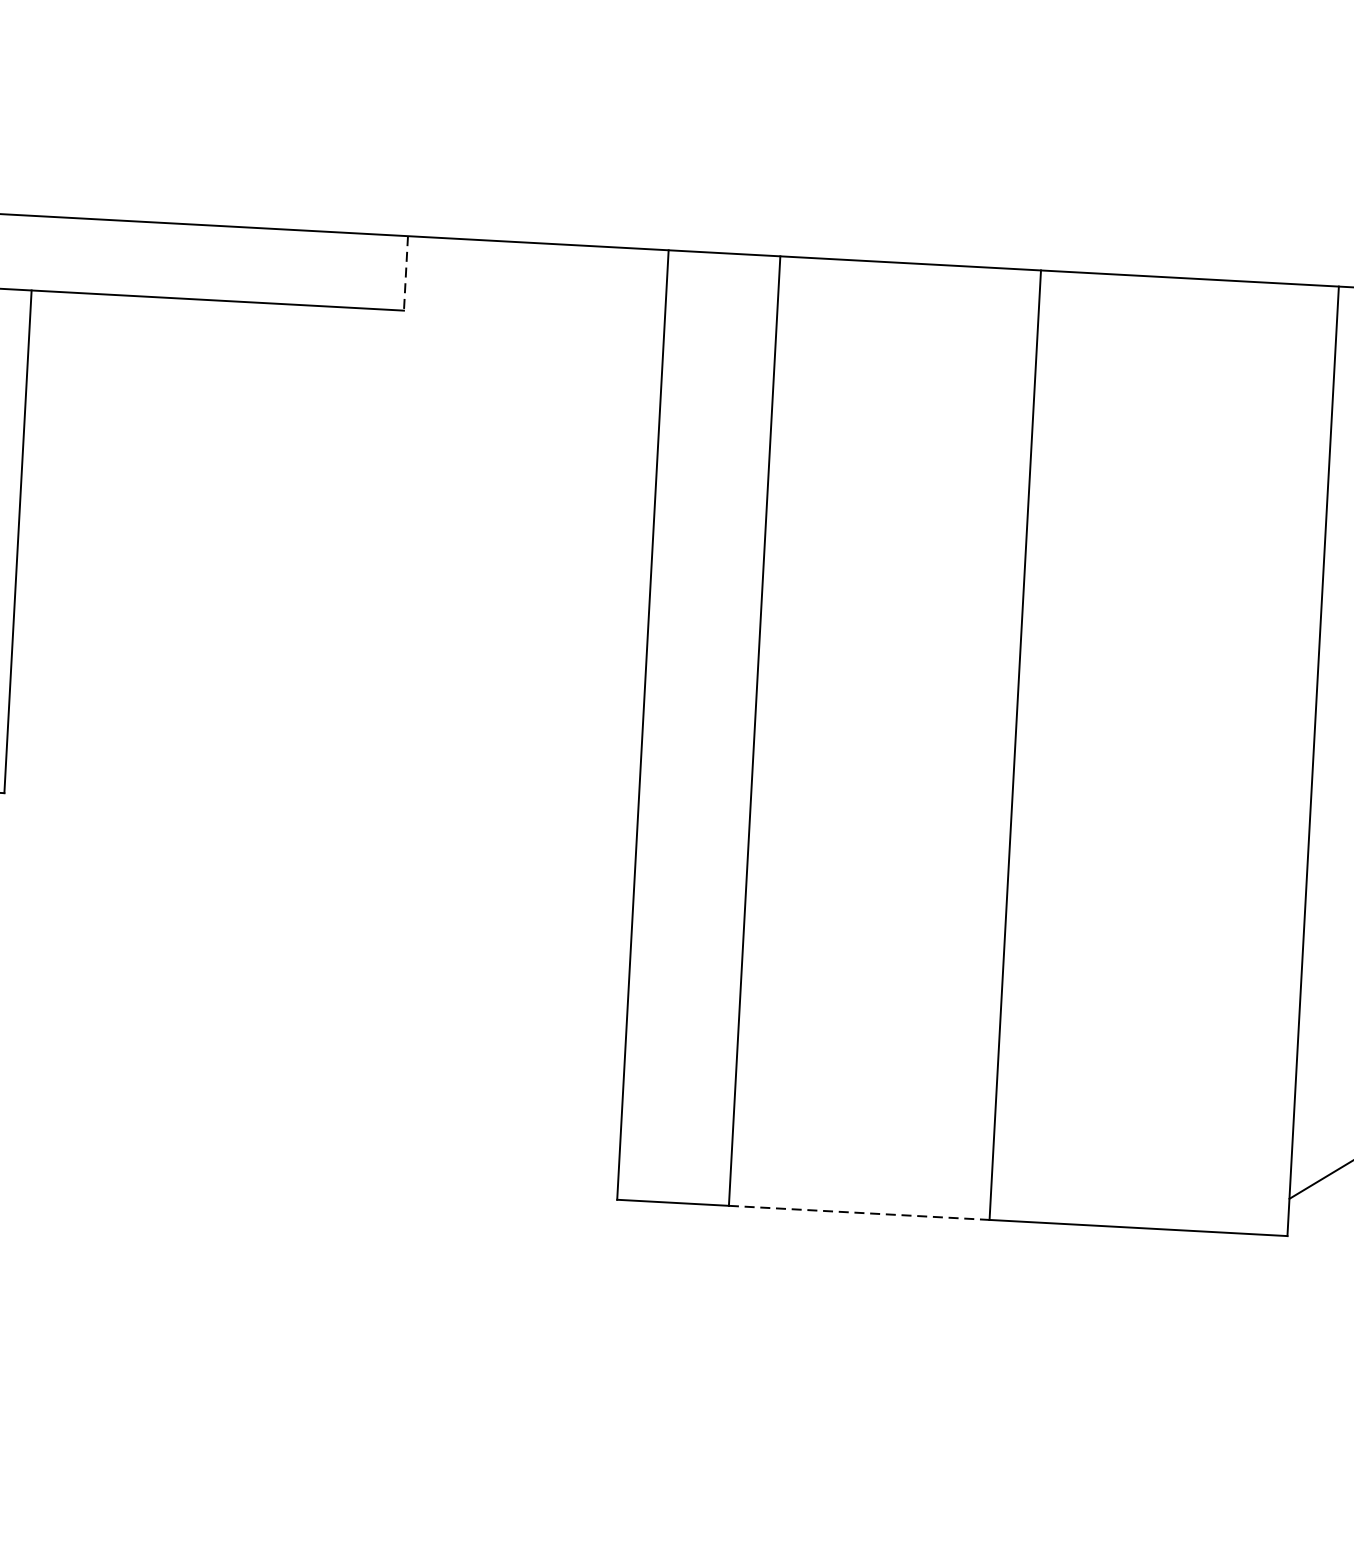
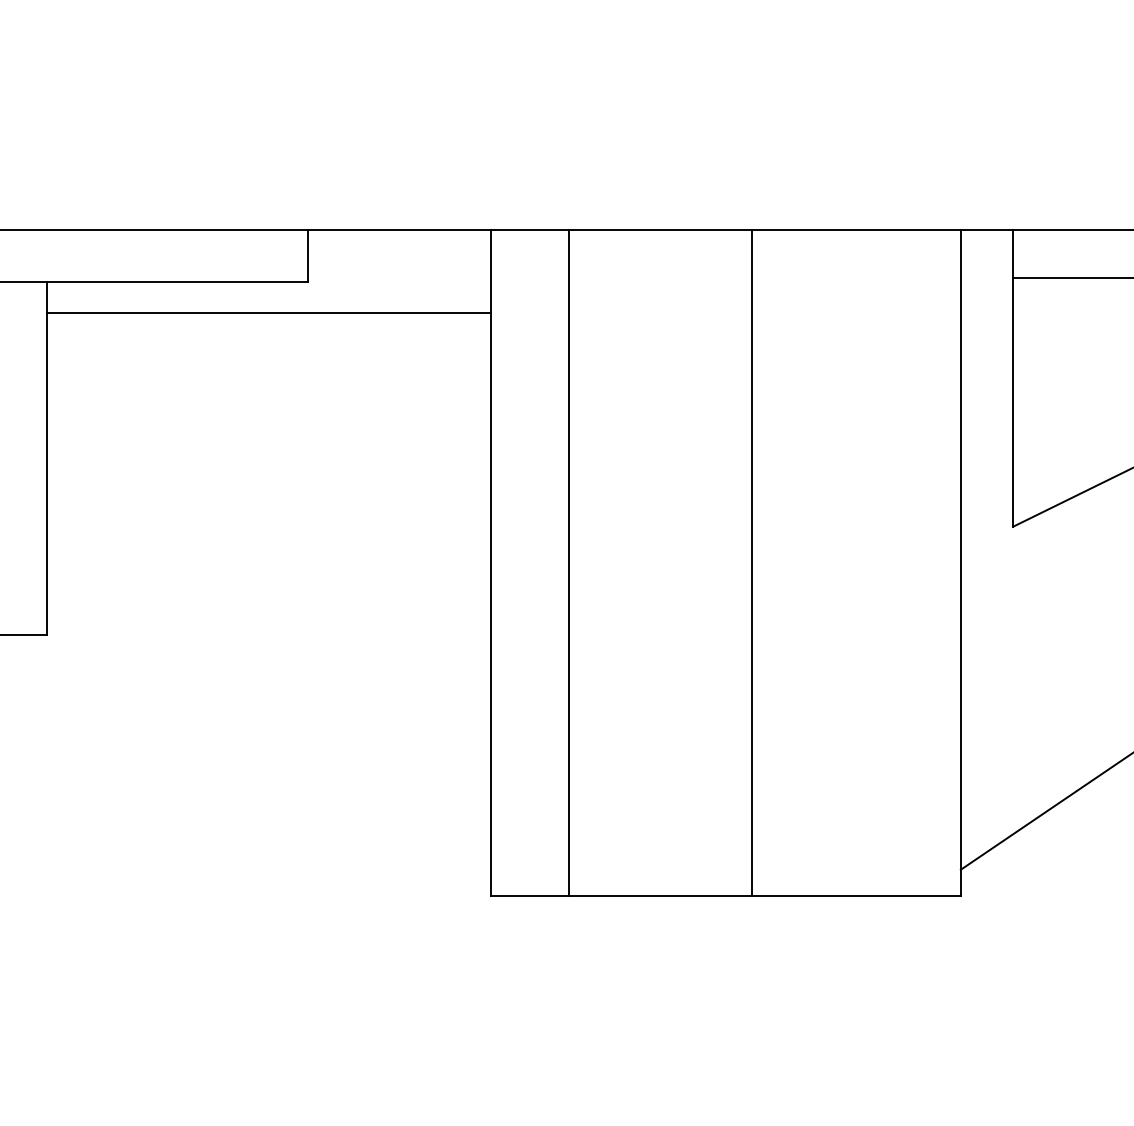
line: (406, 273) -> (308, 256), dashed -> solid
line: (344, 350) -> (268, 312), added
line: (860, 1212) -> (661, 895), dashed -> solid

